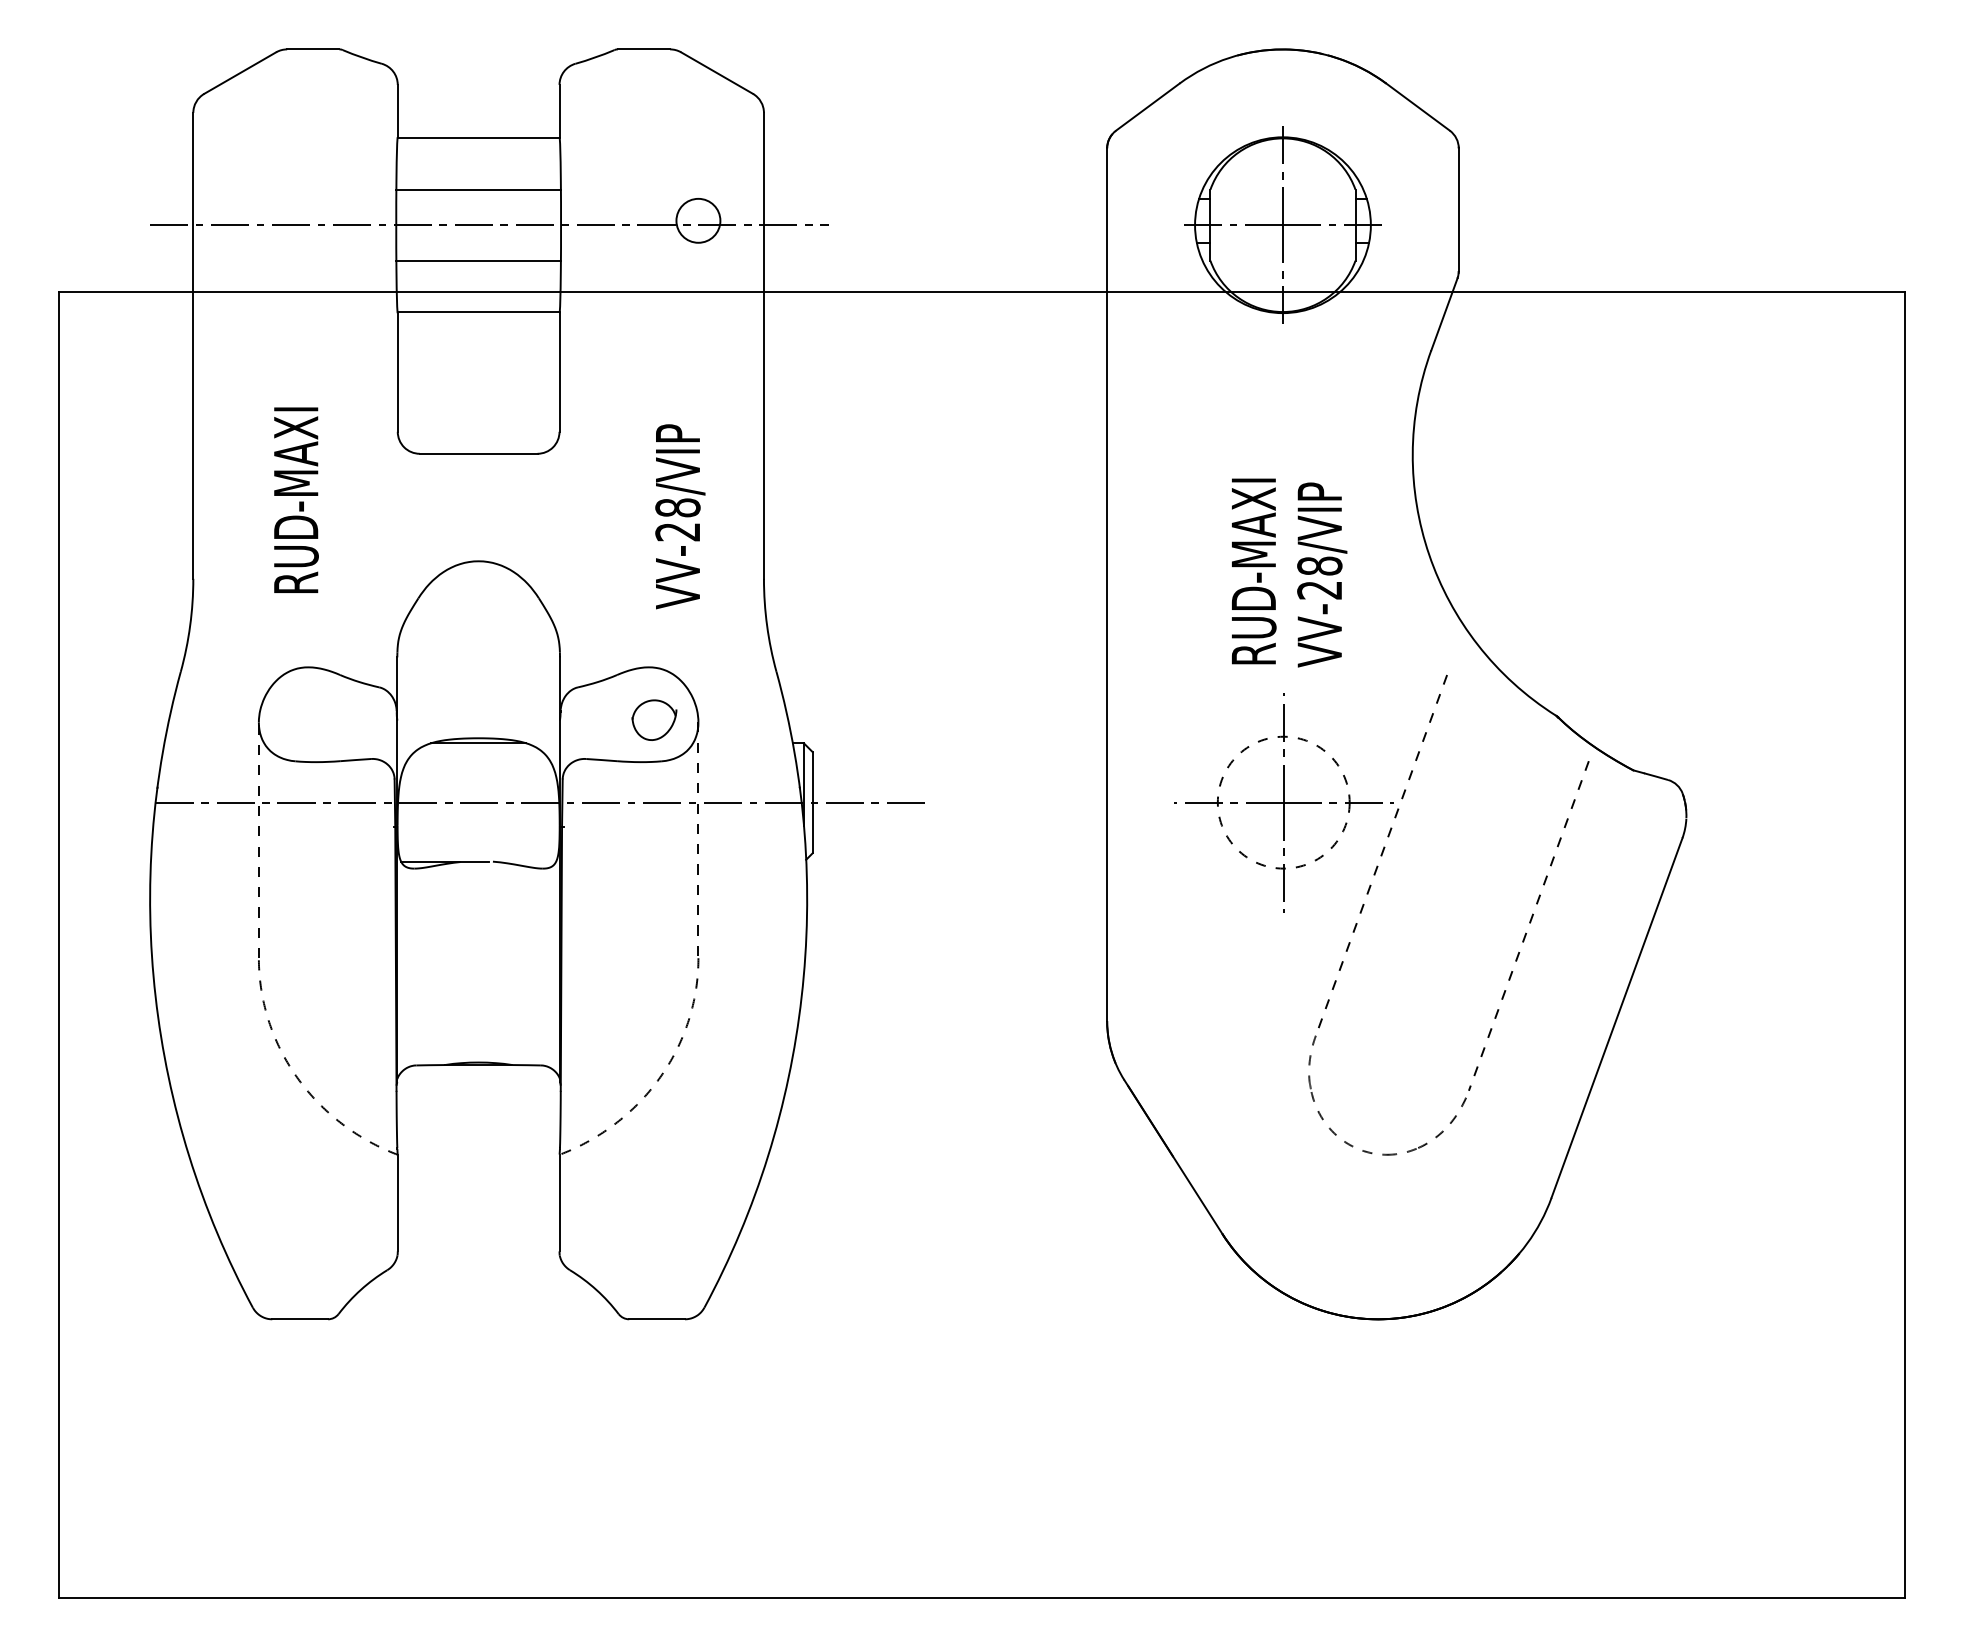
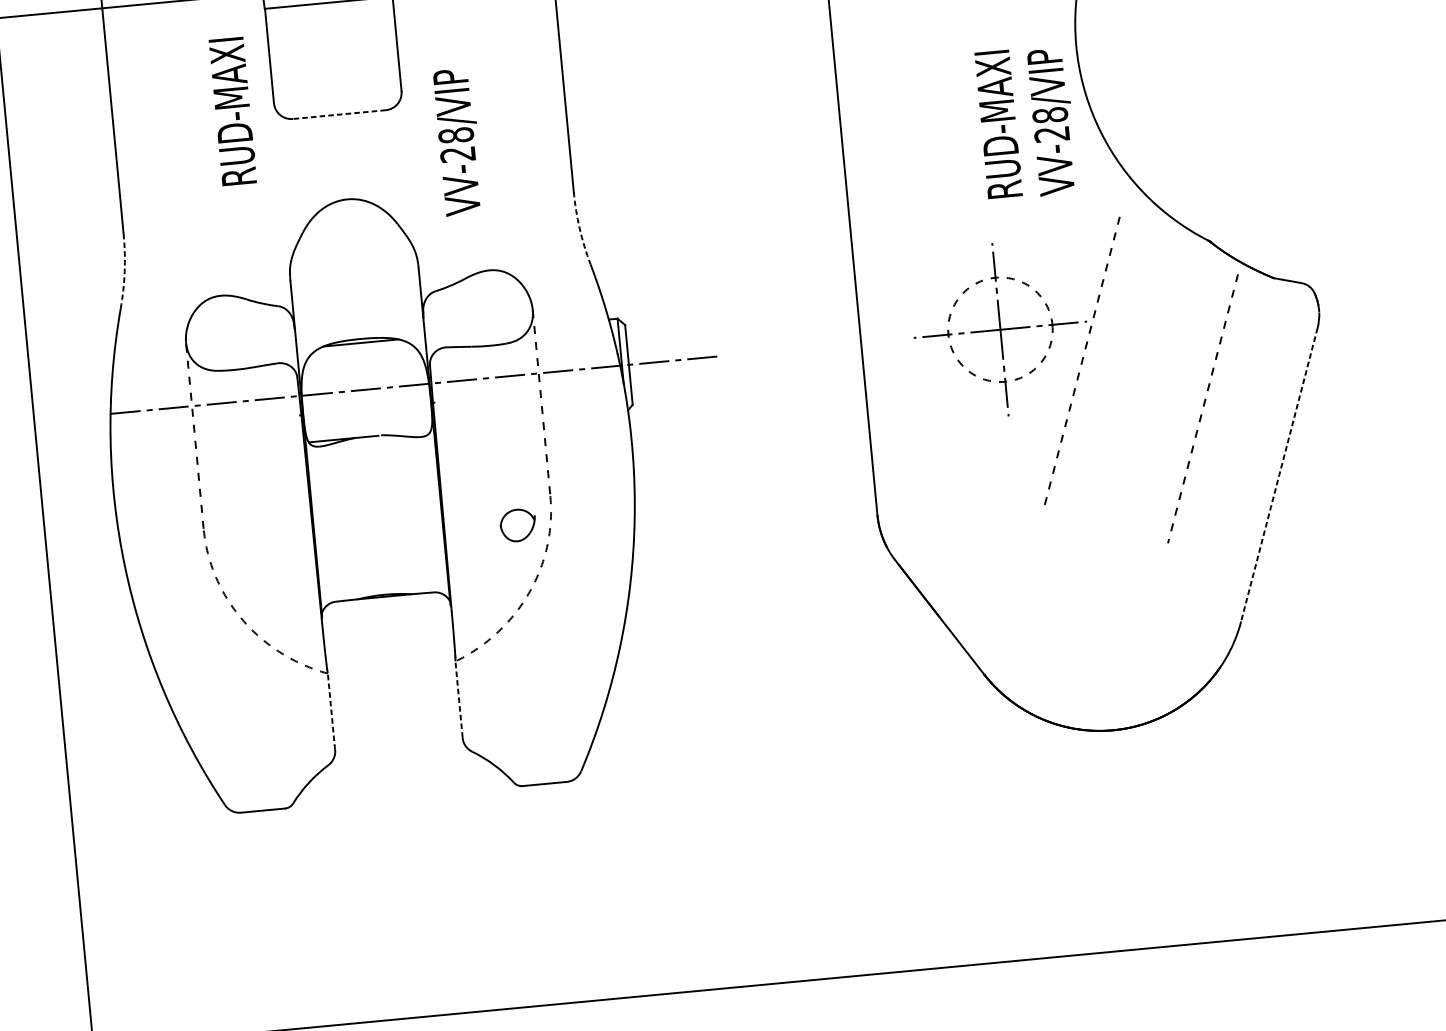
line: (478, 453) -> (339, 114), solid -> dashed
text: (296, 499) -> (233, 110), moved
text: (680, 516) -> (458, 142), moved
text: (1289, 572) -> (1026, 122), moved
arc: (190, 625) -> (124, 271), solid -> dashed
arc: (767, 625) -> (580, 228), solid -> dashed
part: (654, 719) -> (518, 524), moved
line: (1616, 1018) -> (1279, 475), solid -> dashed
part: (1387, 1153) -> (1108, 598), removed
line: (397, 1202) -> (331, 711), solid -> dashed
line: (559, 1202) -> (459, 699), solid -> dashed

